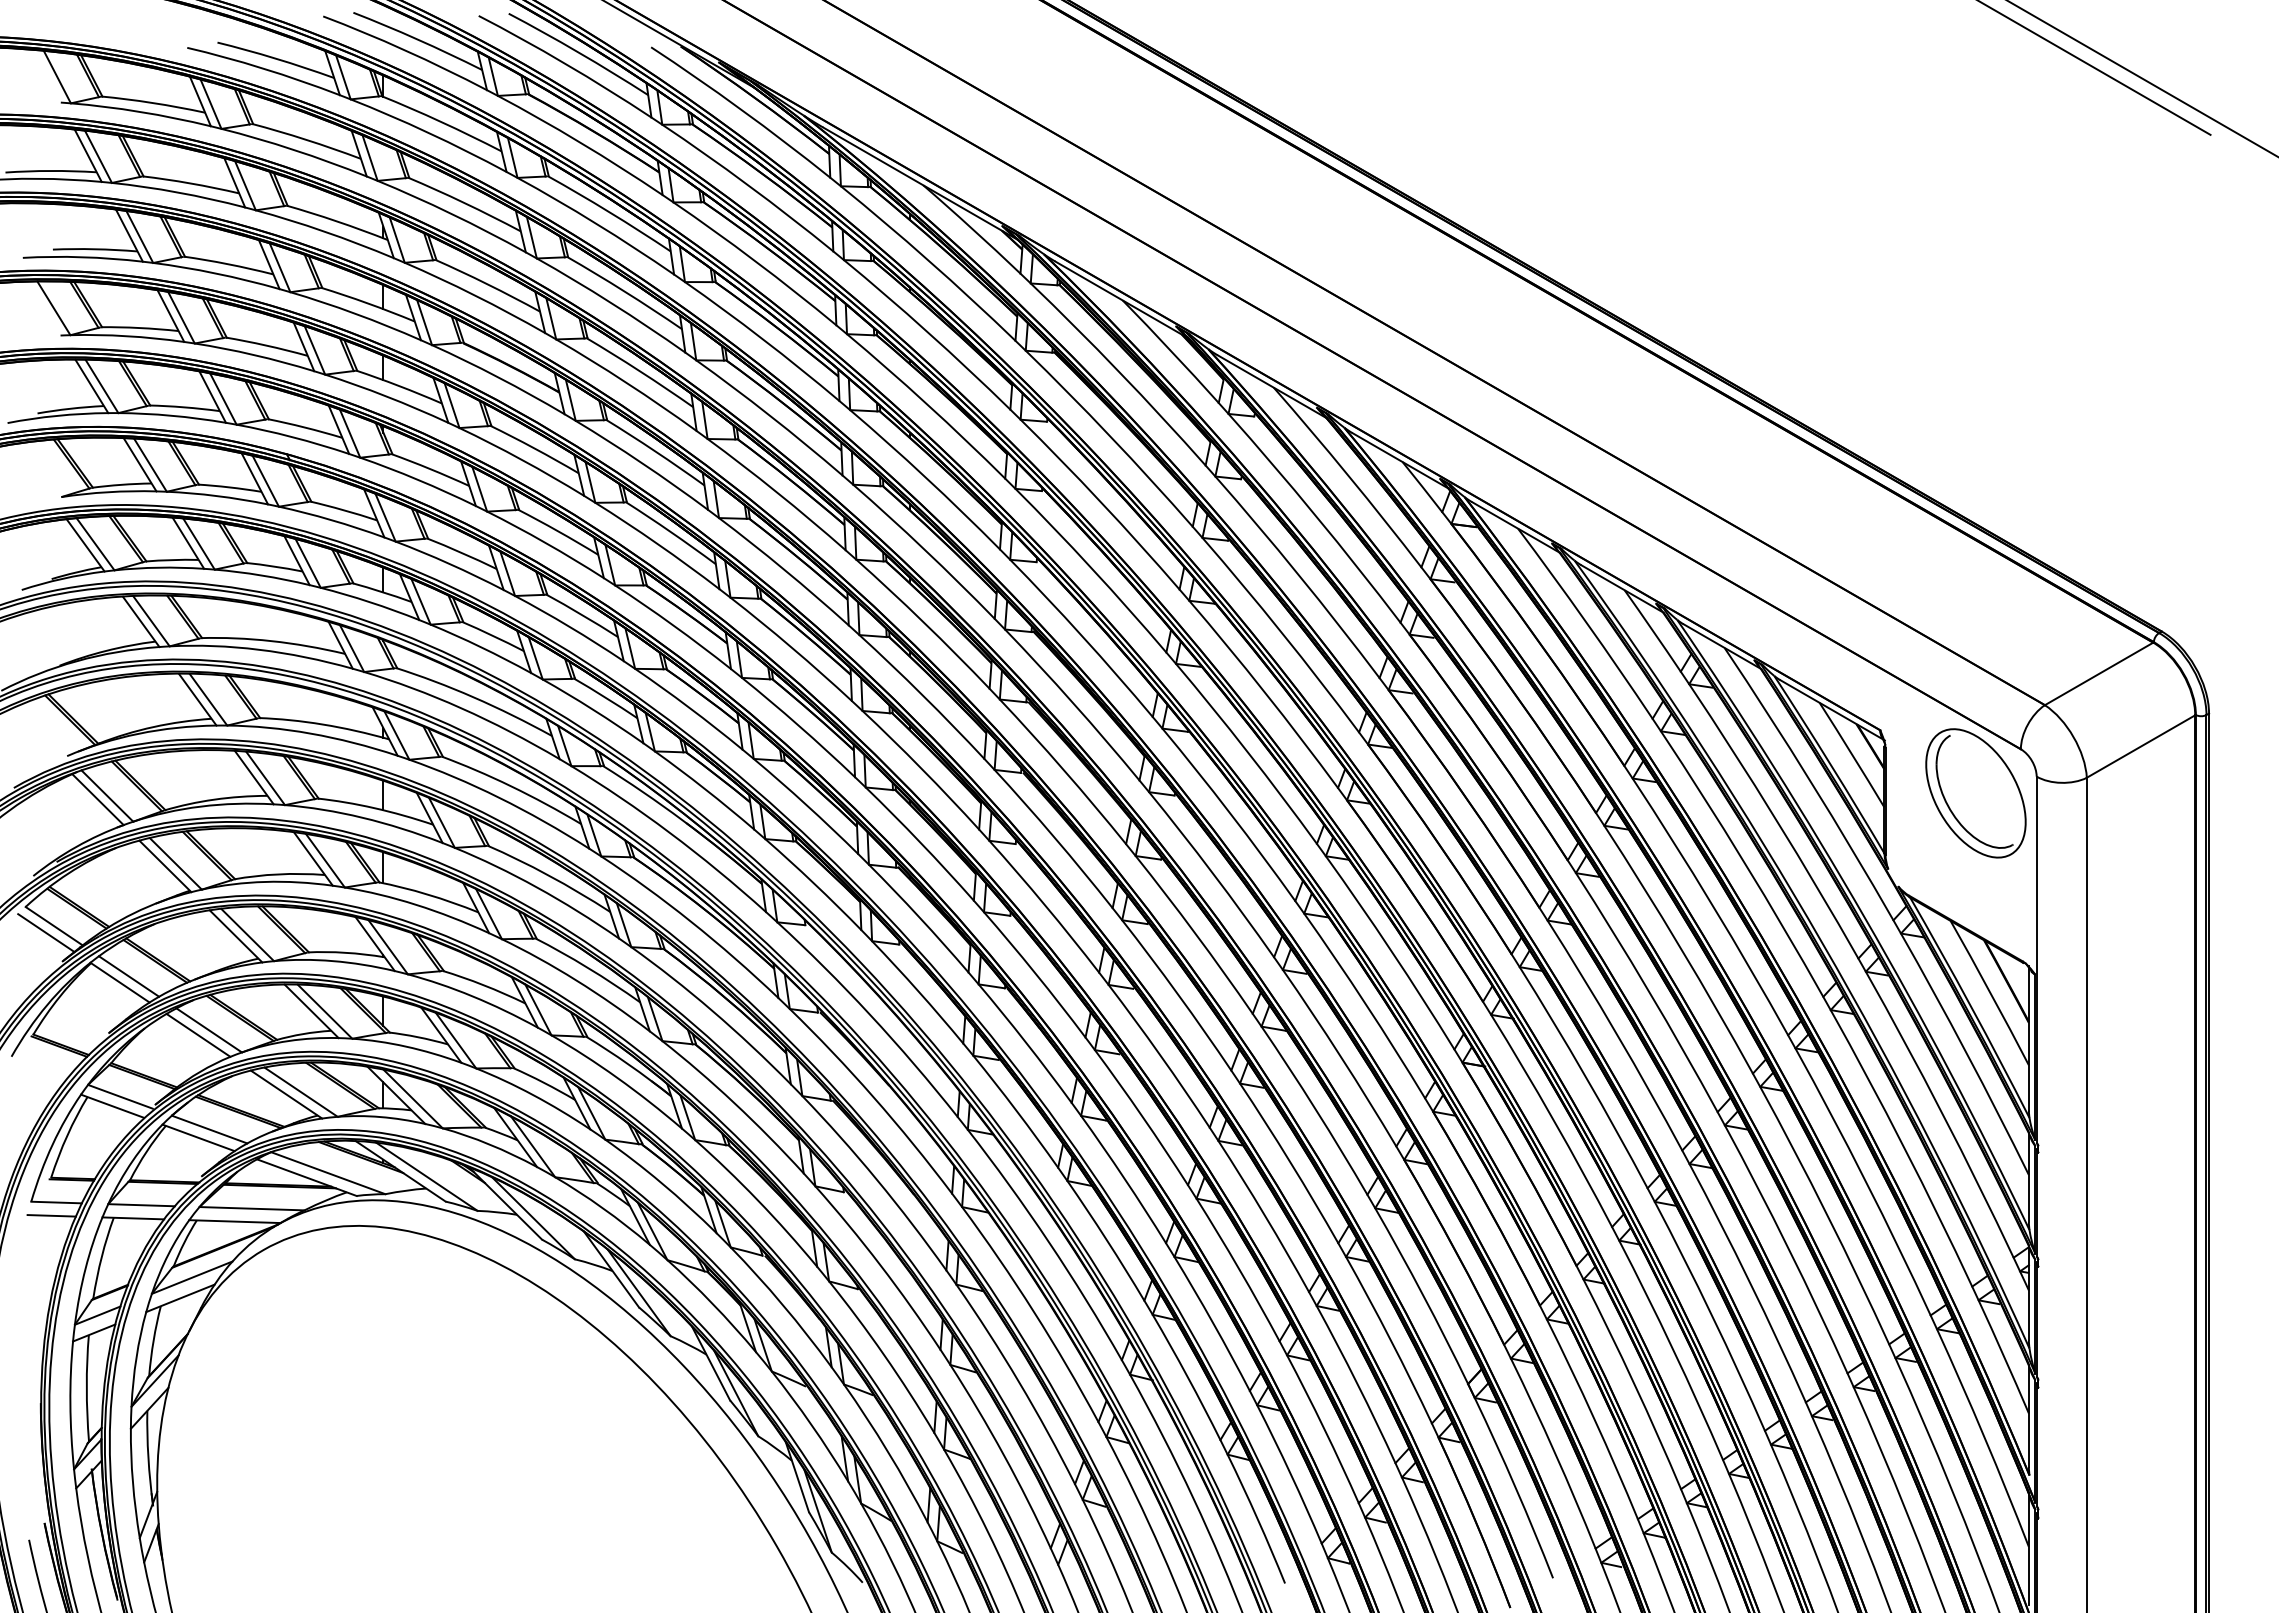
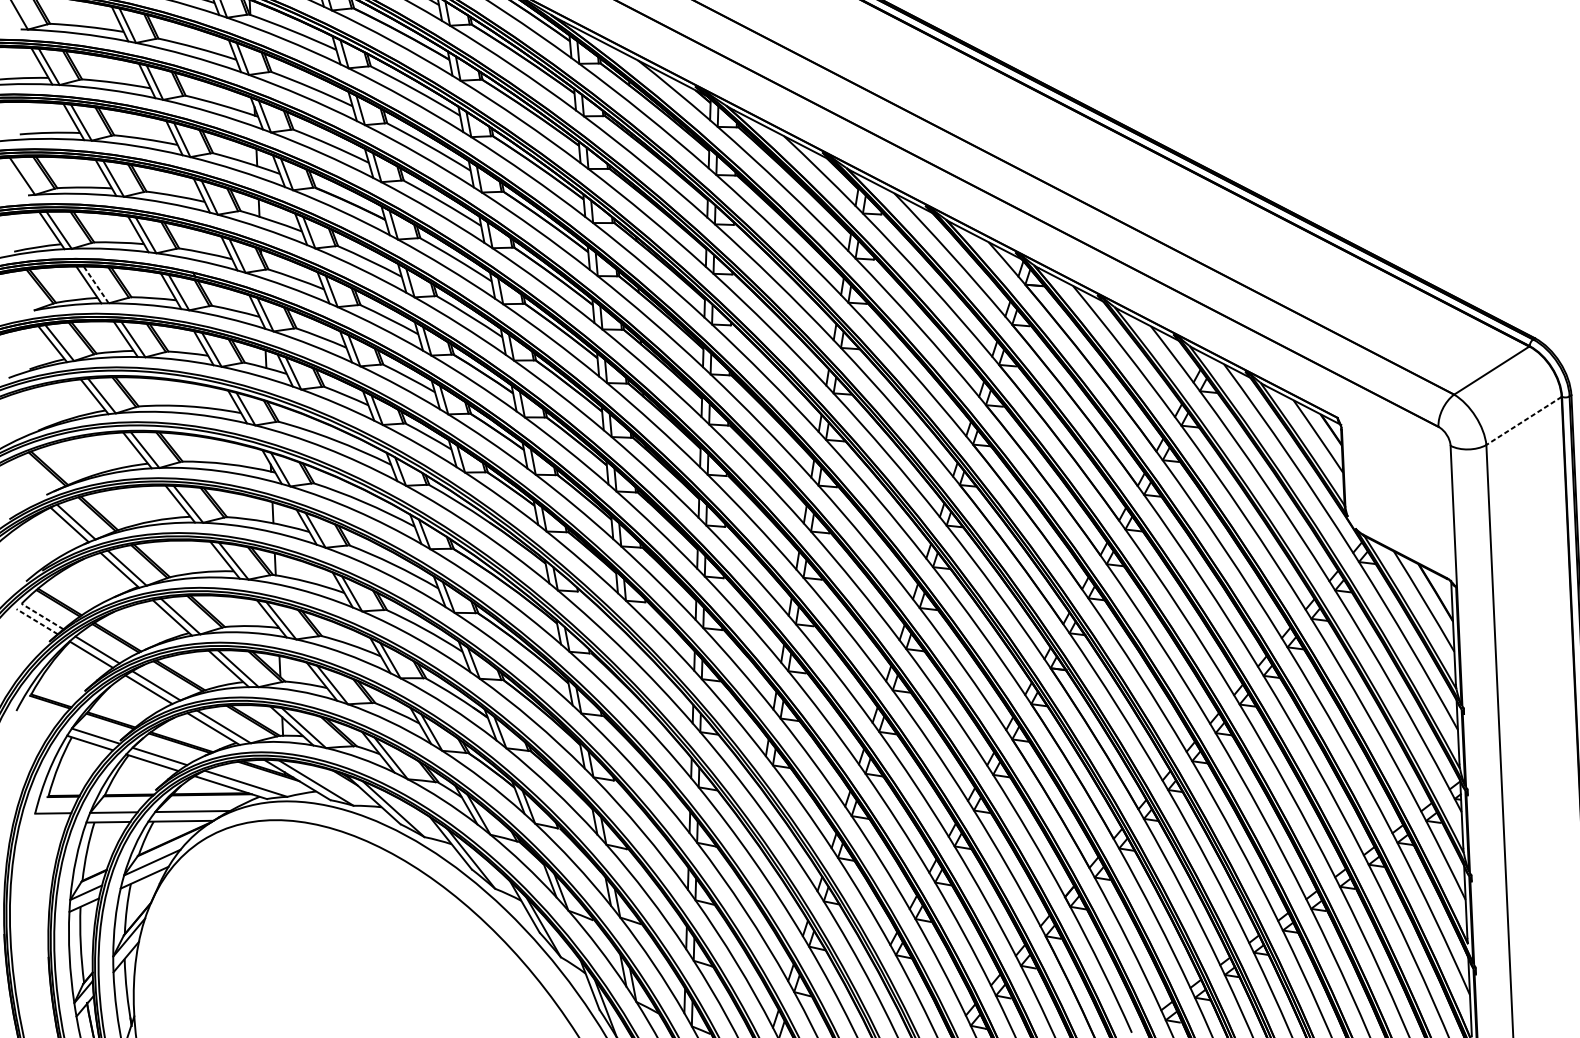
line: (150, 464) -> (96, 284), solid -> dashed
line: (2141, 746) -> (1524, 420), solid -> dashed
part: (1975, 793) -> (1407, 459), removed
line: (53, 925) -> (42, 616), solid -> dashed
line: (46, 933) -> (37, 622), solid -> dashed
line: (51, 1215) -> (50, 822), removed

